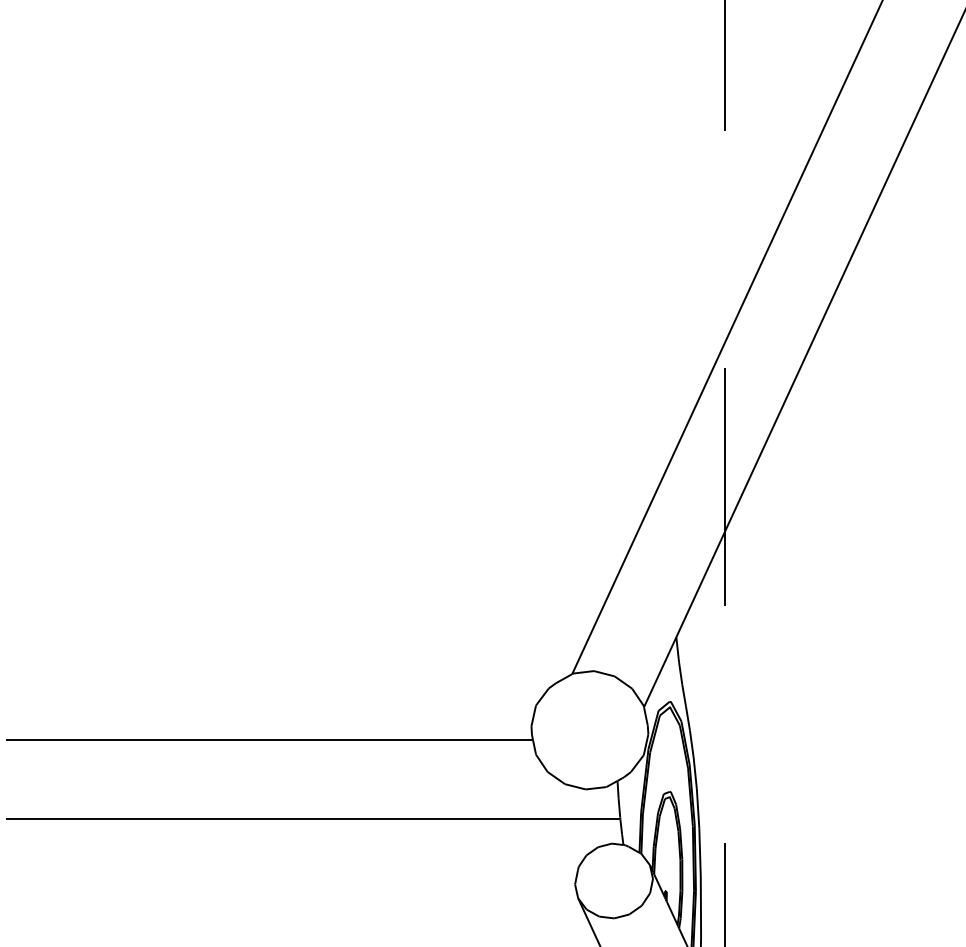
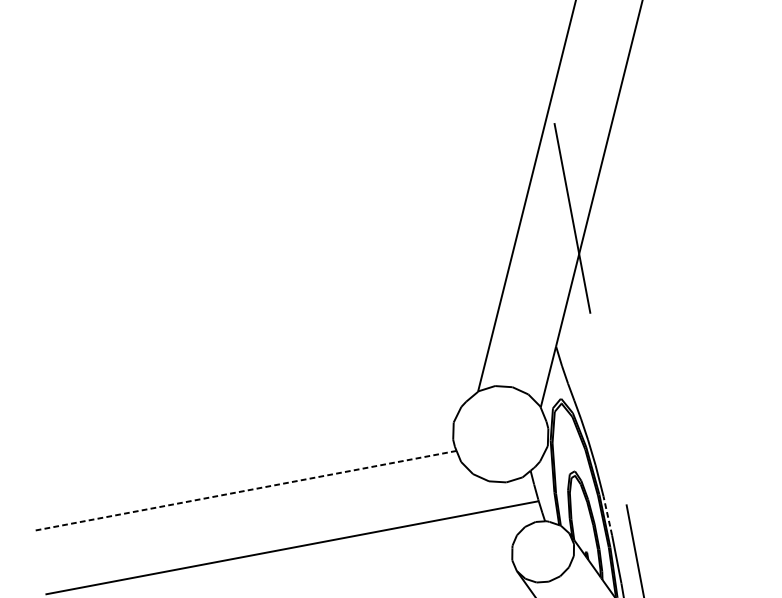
line: (269, 740) -> (244, 491), solid -> dashed
line: (700, 852) -> (608, 515), solid -> dashed

